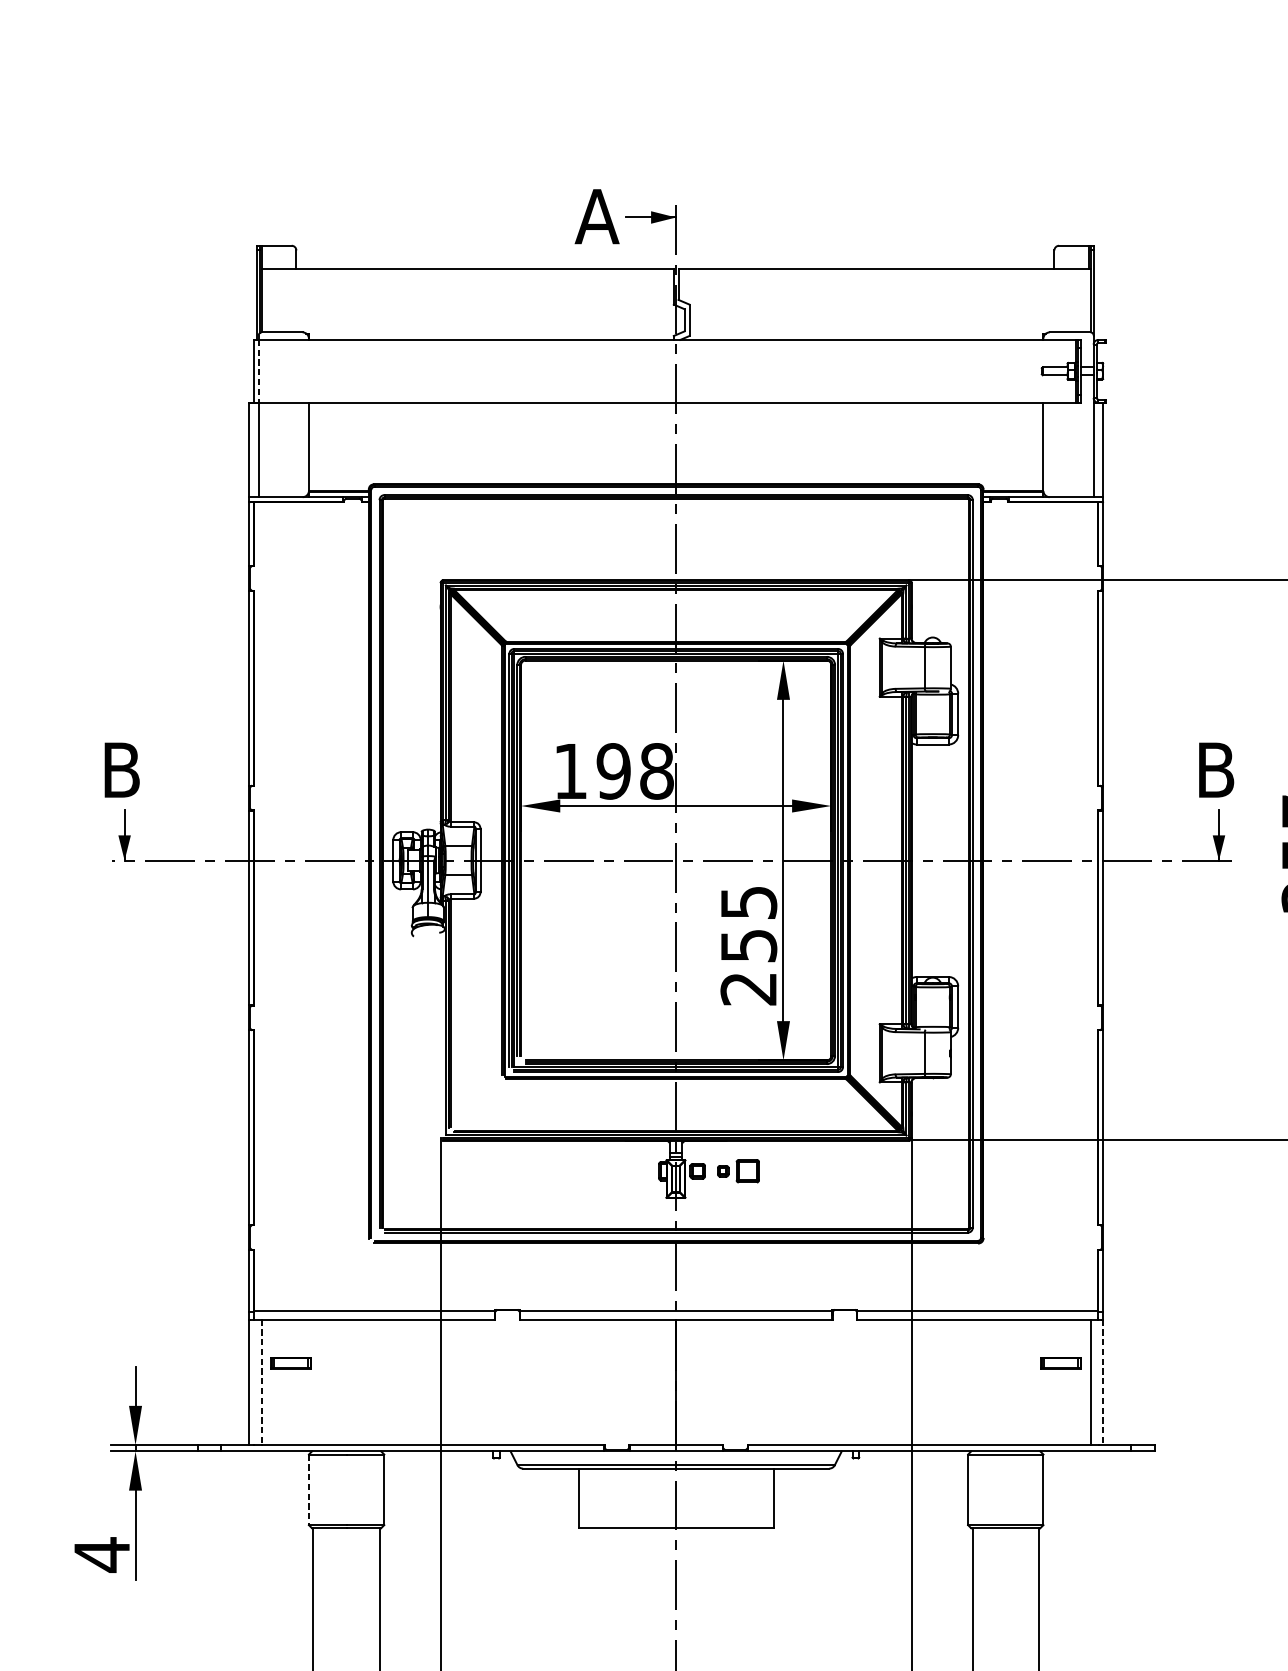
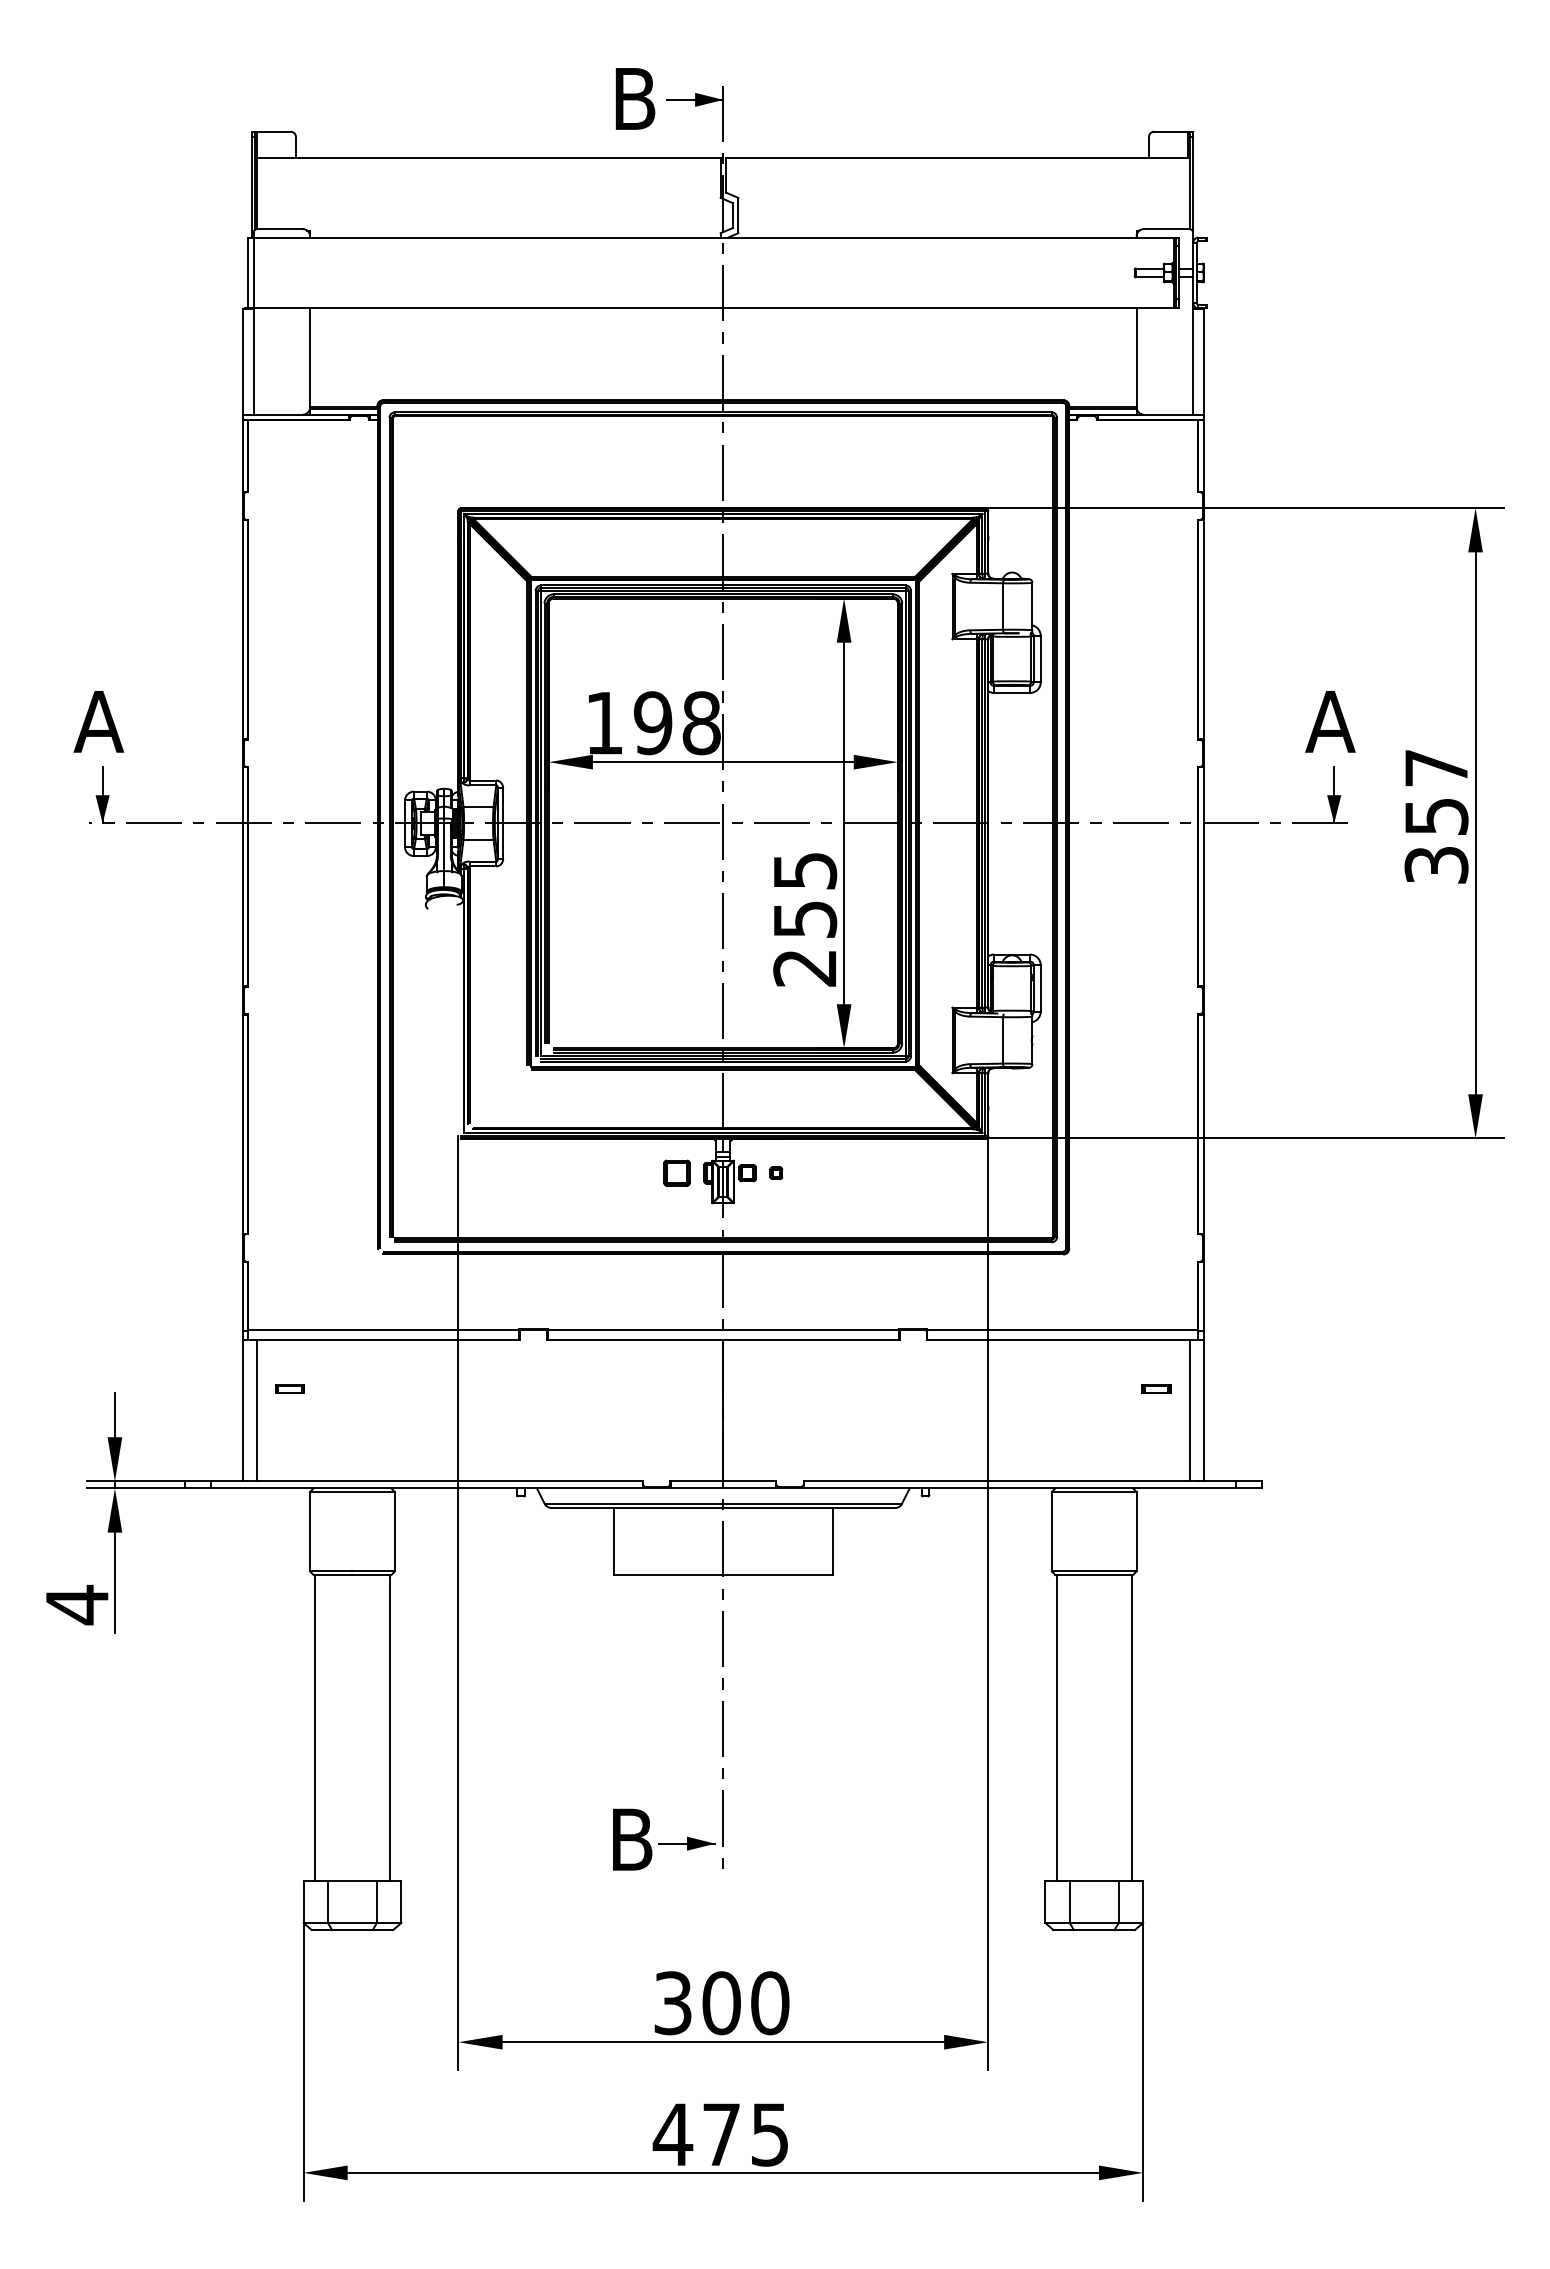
text: (597, 216) -> (634, 98), A -> B
line: (258, 371) -> (253, 273), dashed -> solid
text: (120, 769) -> (98, 721), B -> A
text: (1215, 769) -> (1330, 721), B -> A
part: (747, 1170) -> (676, 1172), moved
part: (290, 1362) -> (289, 1388), size x0.62
part: (1061, 1362) -> (1156, 1388), size x0.62
line: (262, 1382) -> (257, 1410), dashed -> solid
line: (1102, 1382) -> (1203, 1410), dashed -> solid
line: (309, 1489) -> (310, 1531), dashed -> solid

